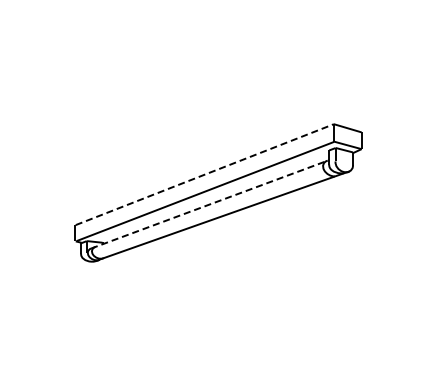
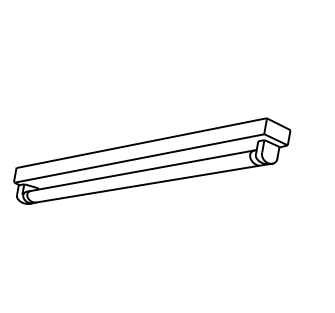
line: (204, 174) -> (141, 142), dashed -> solid
line: (210, 204) -> (142, 171), dashed -> solid

